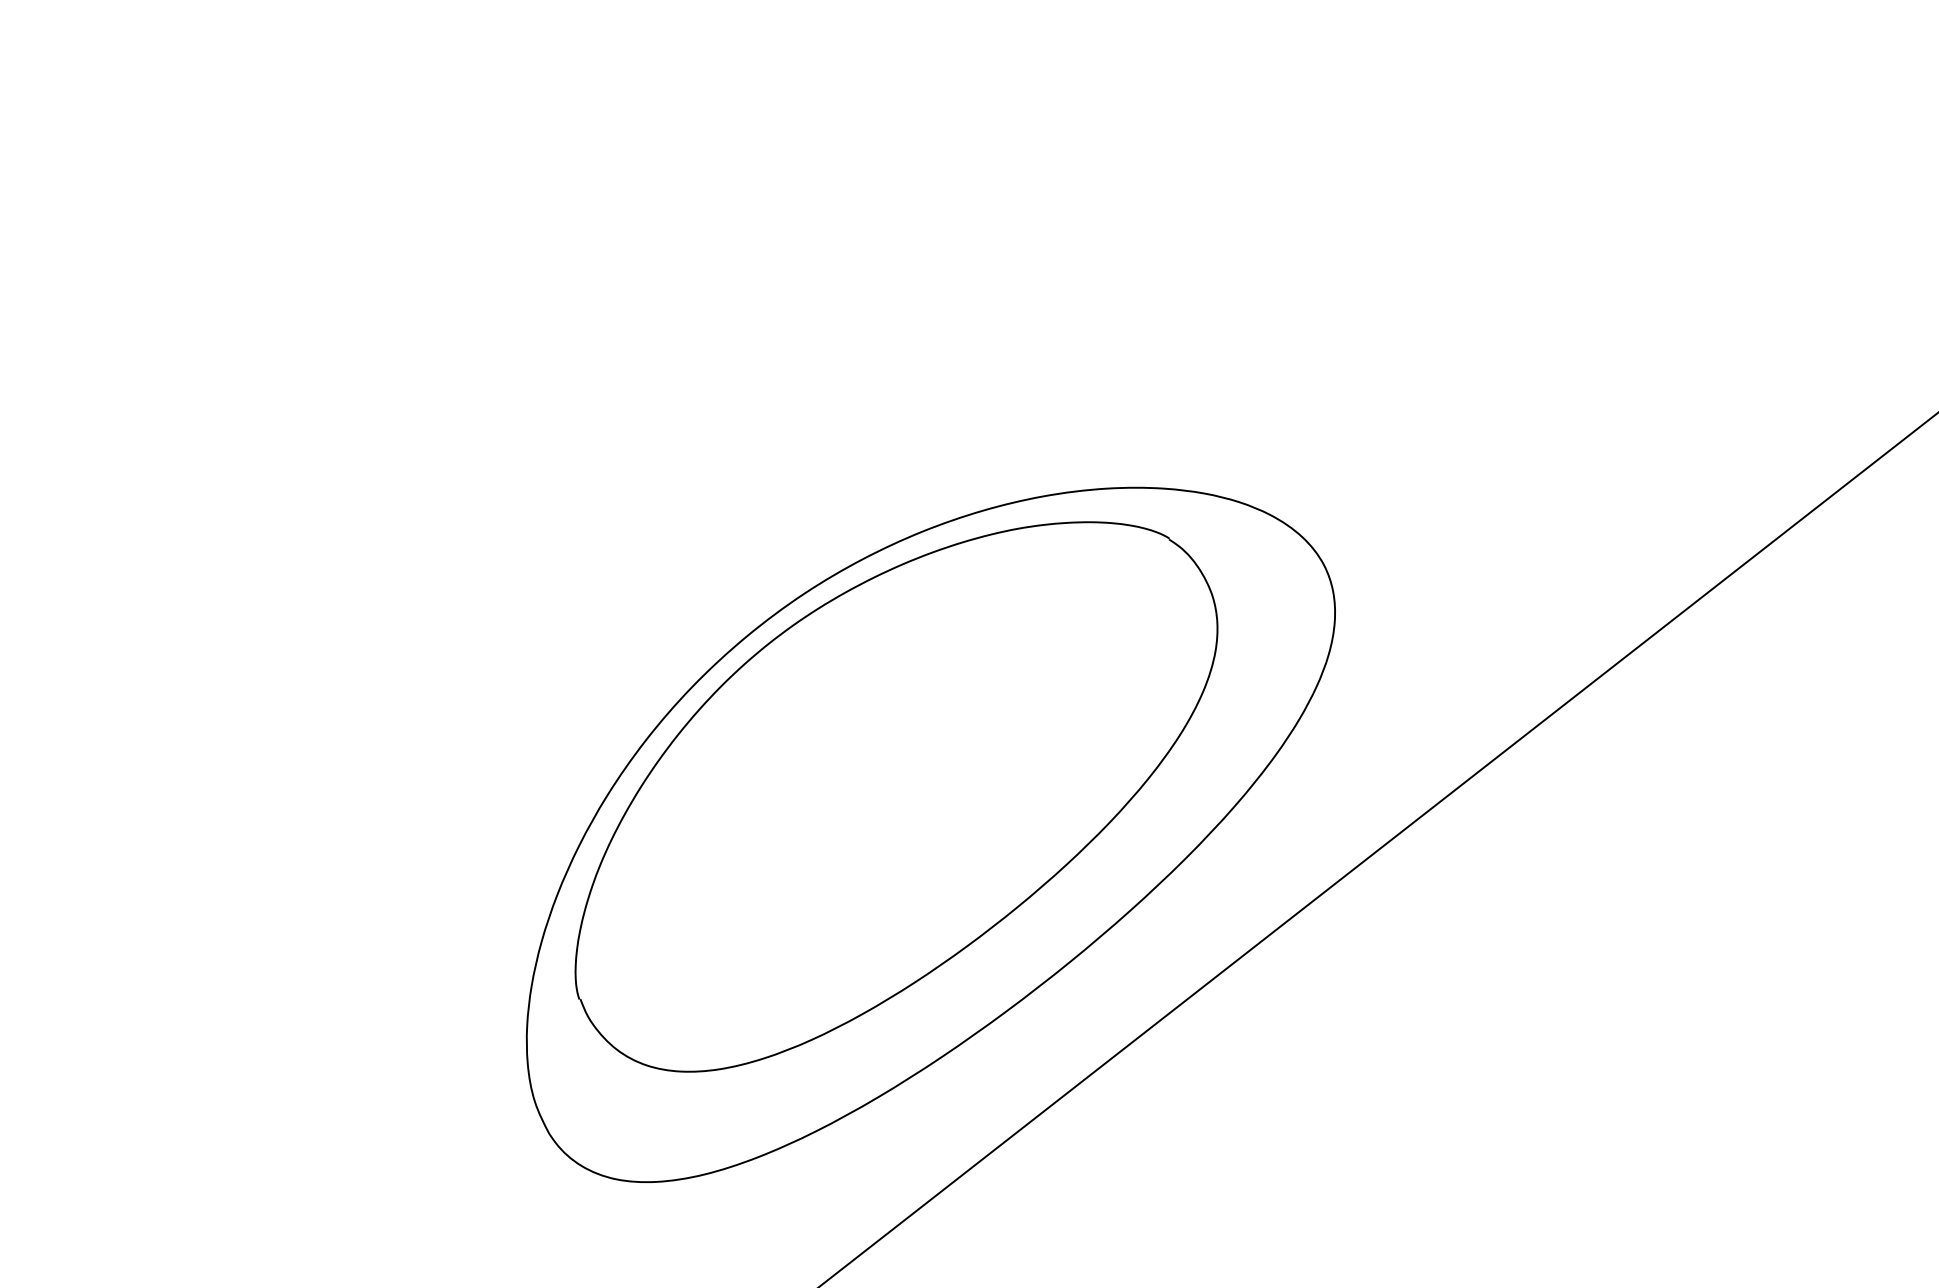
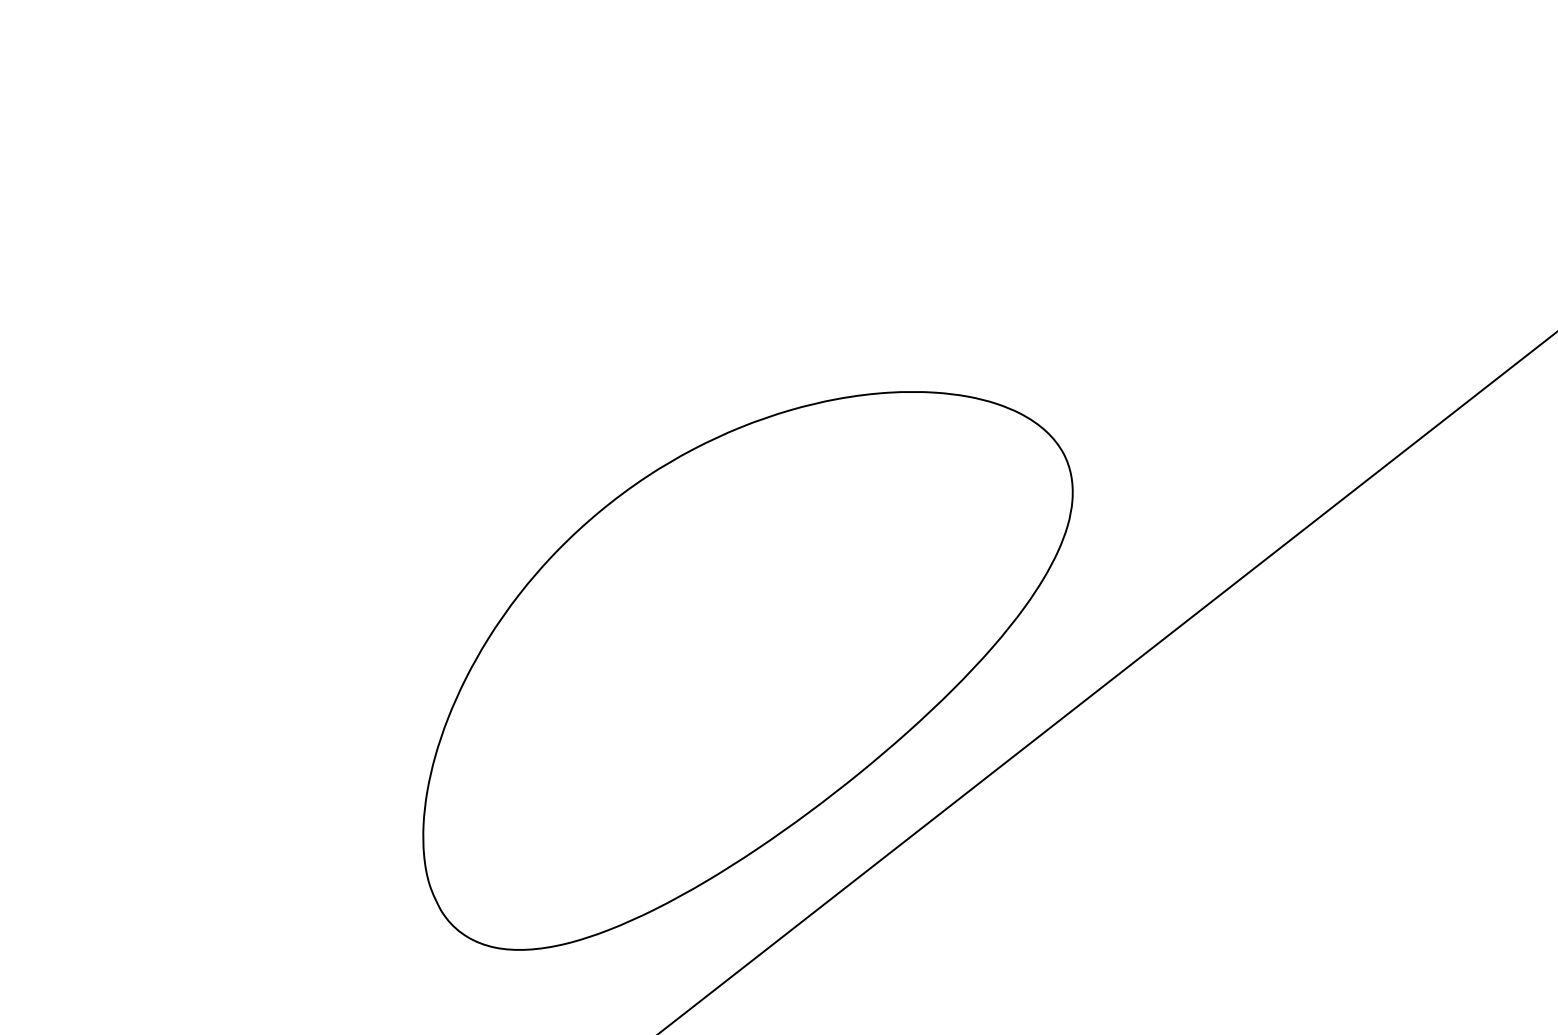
part: (896, 796) -> (720, 640), removed

